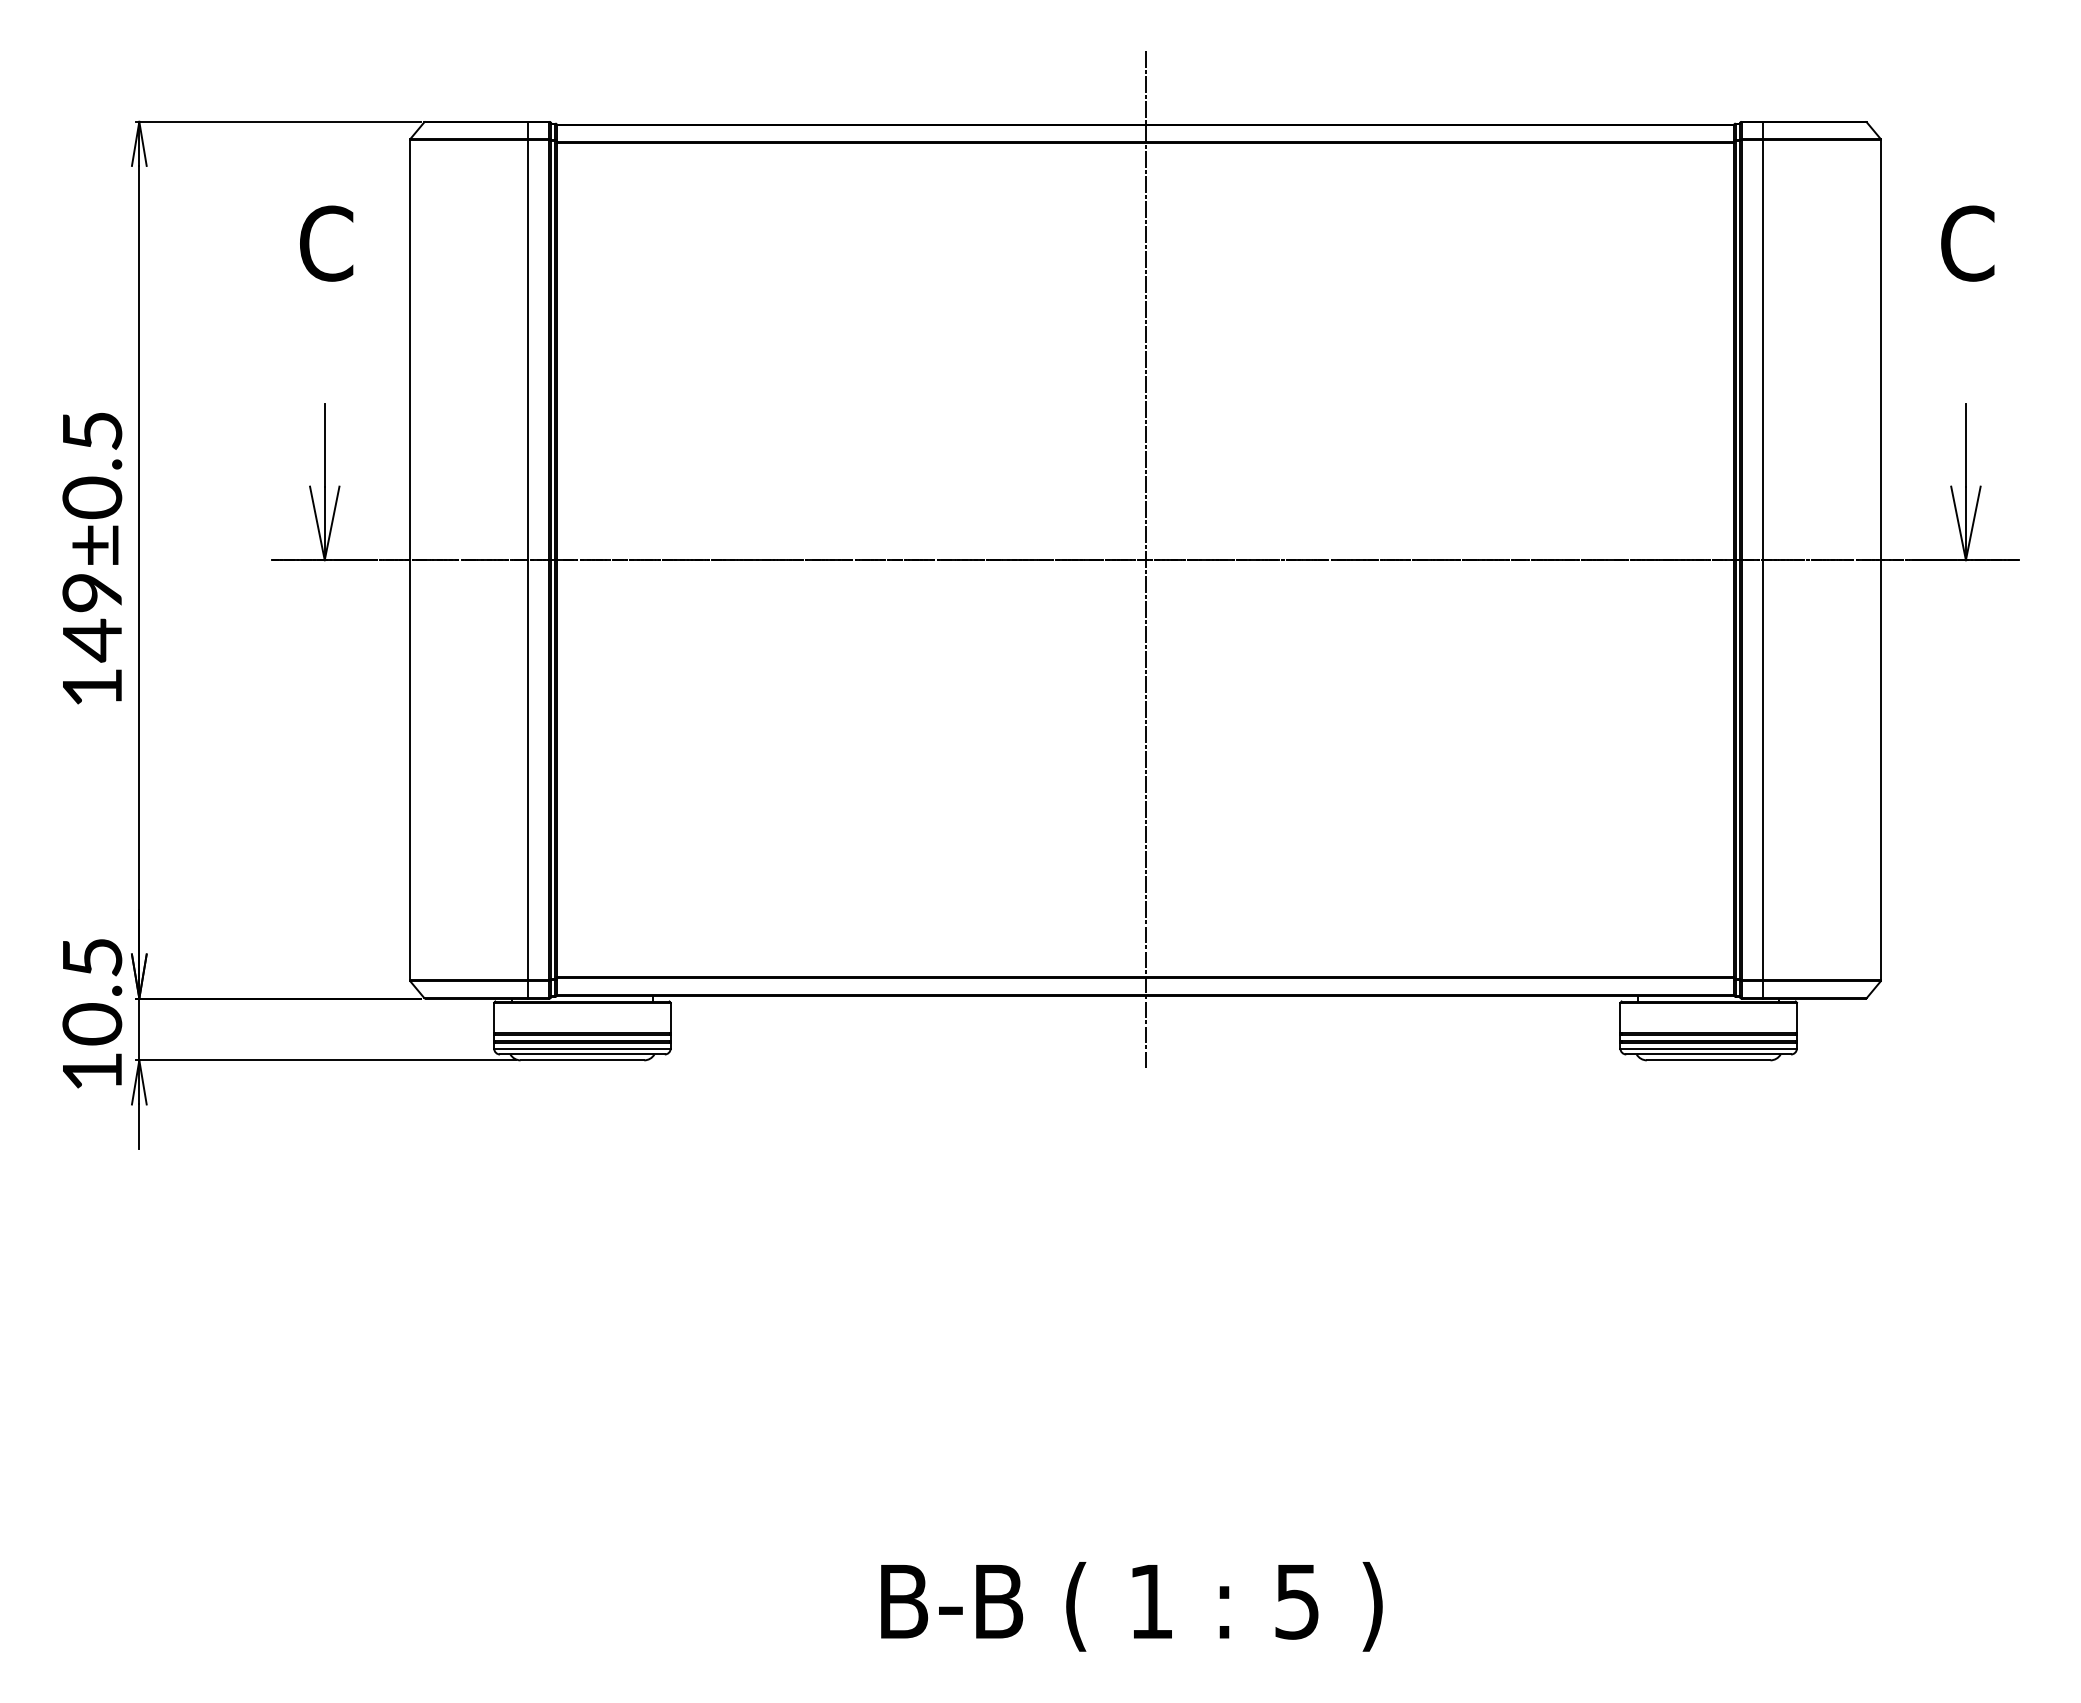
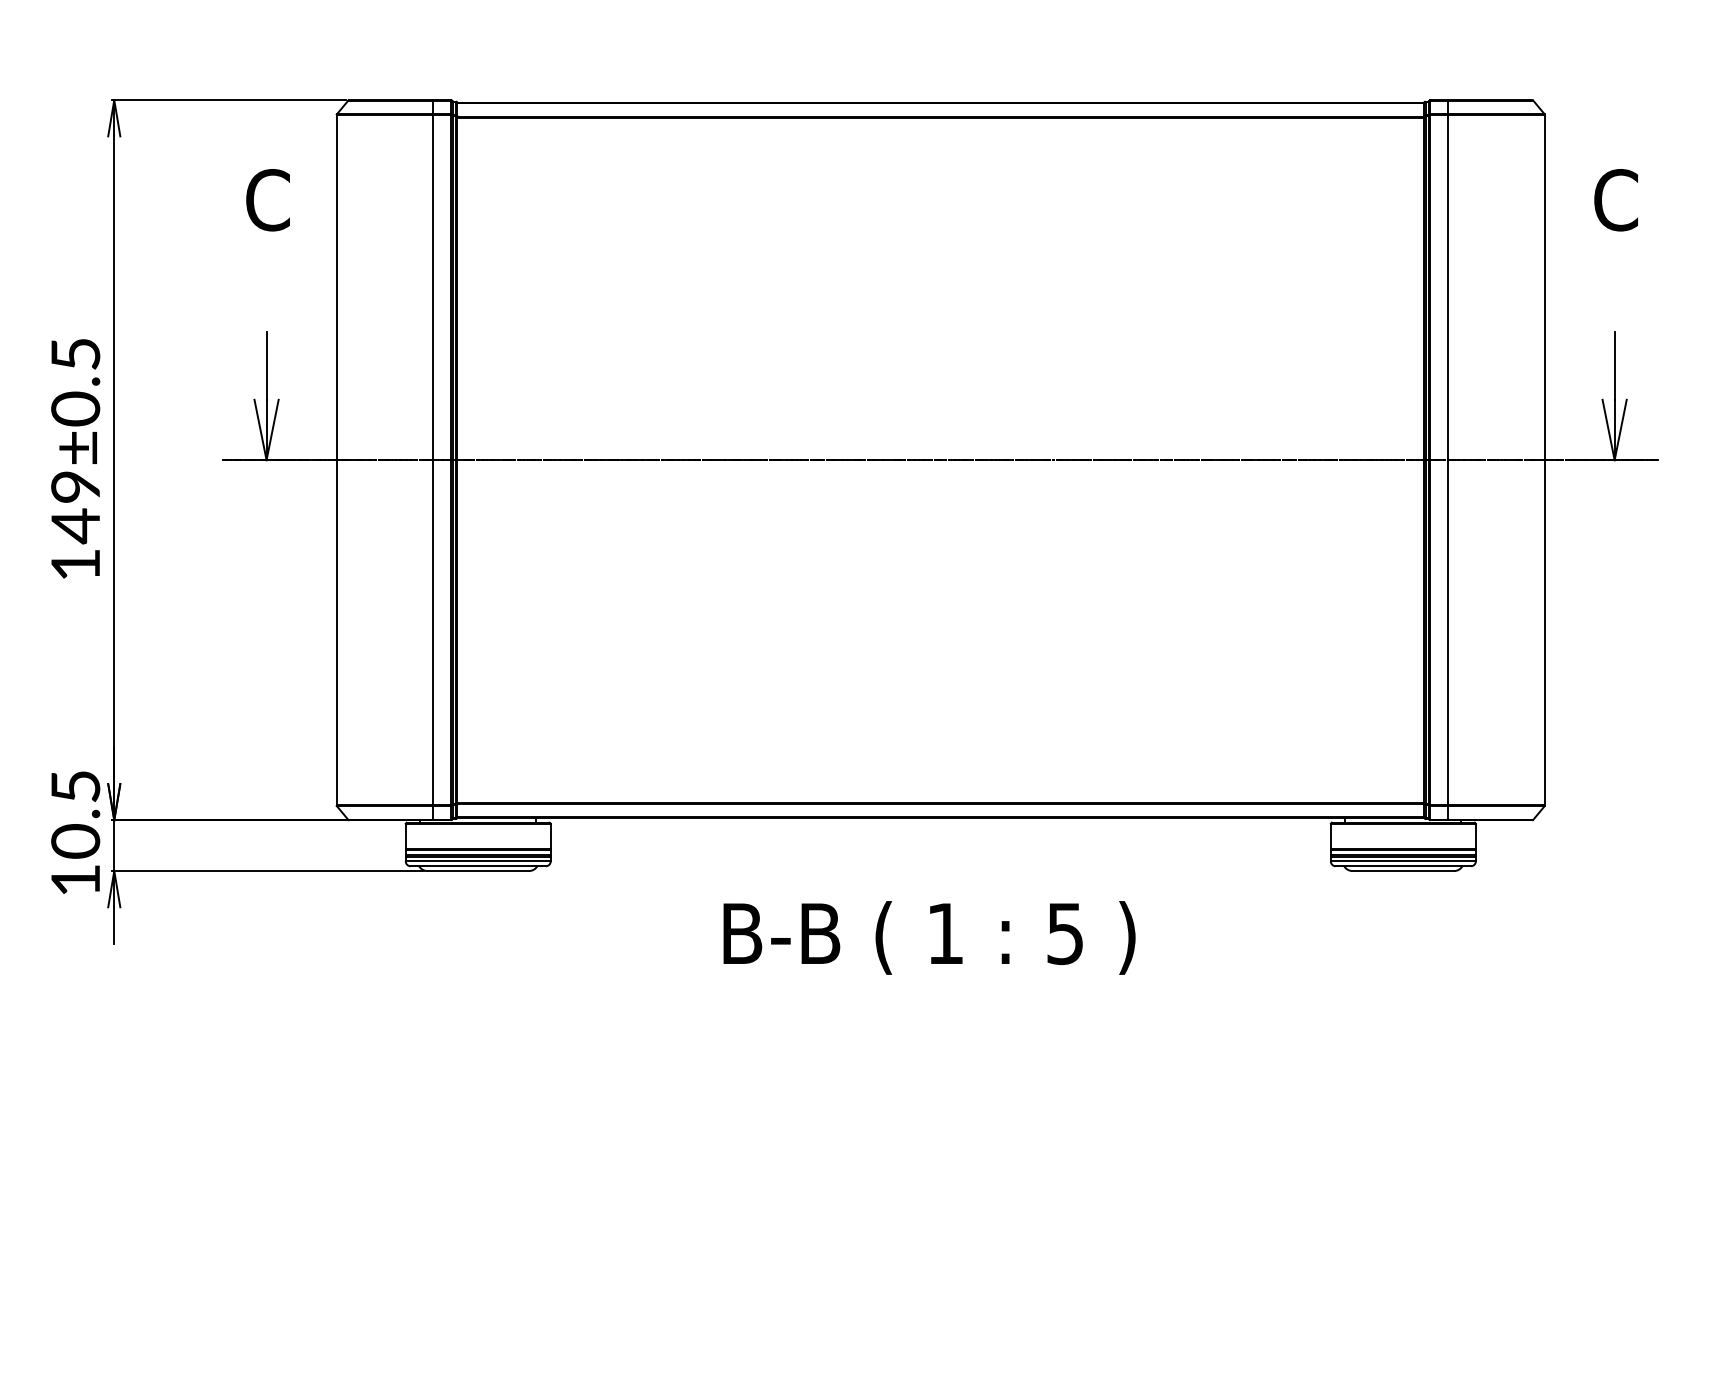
line: (1145, 560) -> (940, 460), removed
text: (1131, 1606) -> (929, 937), moved

